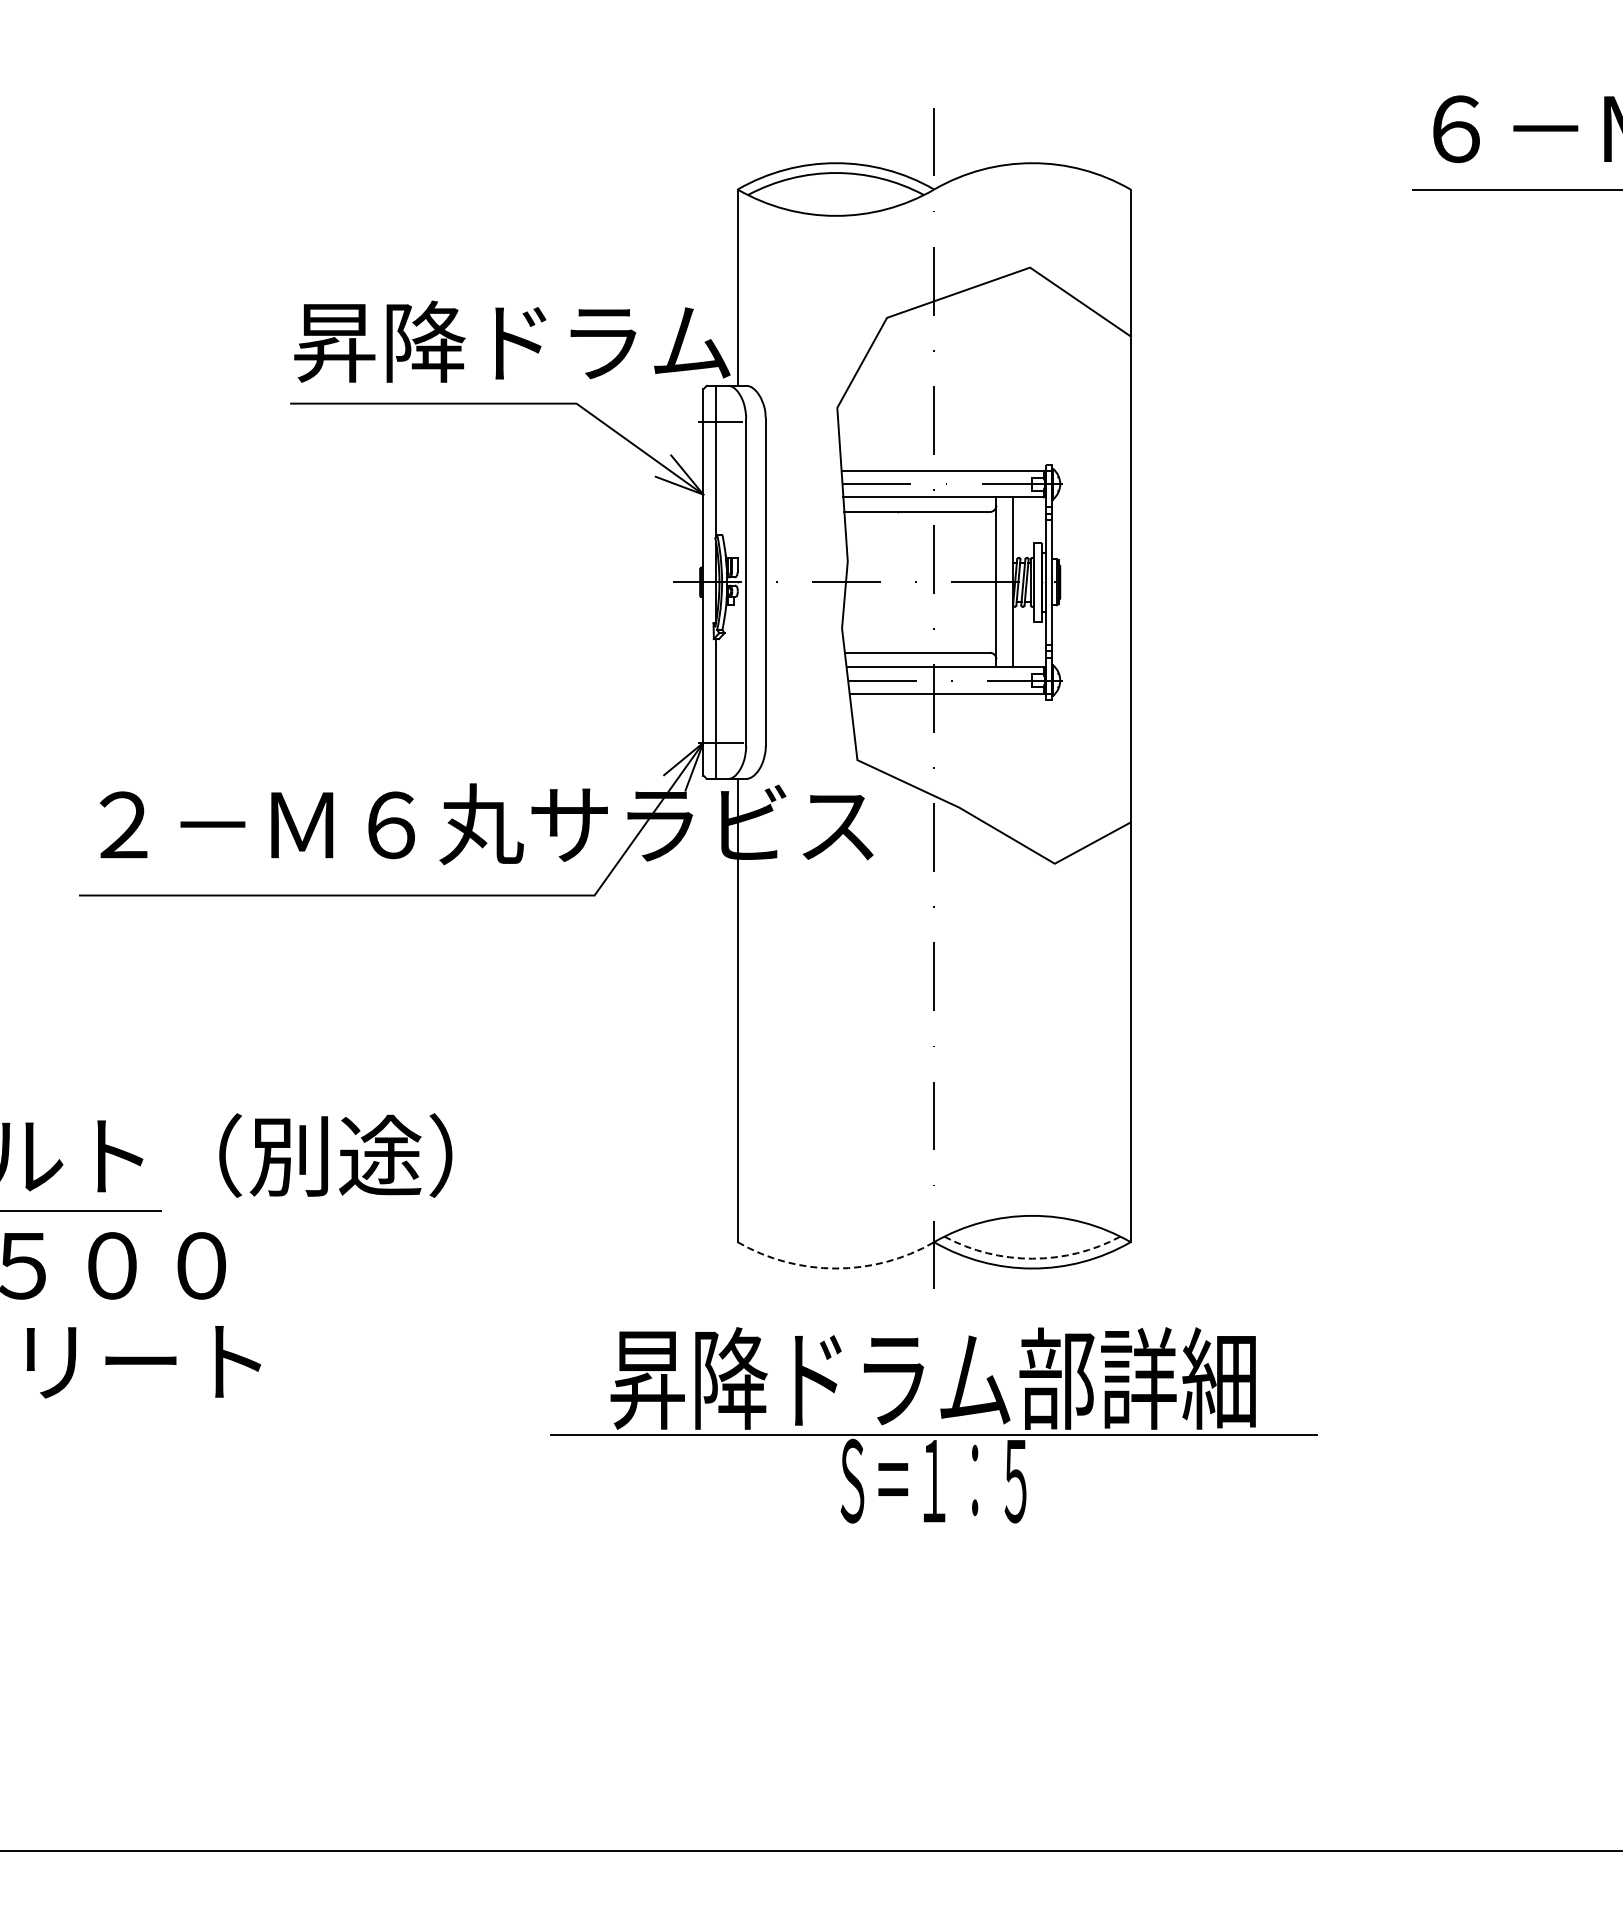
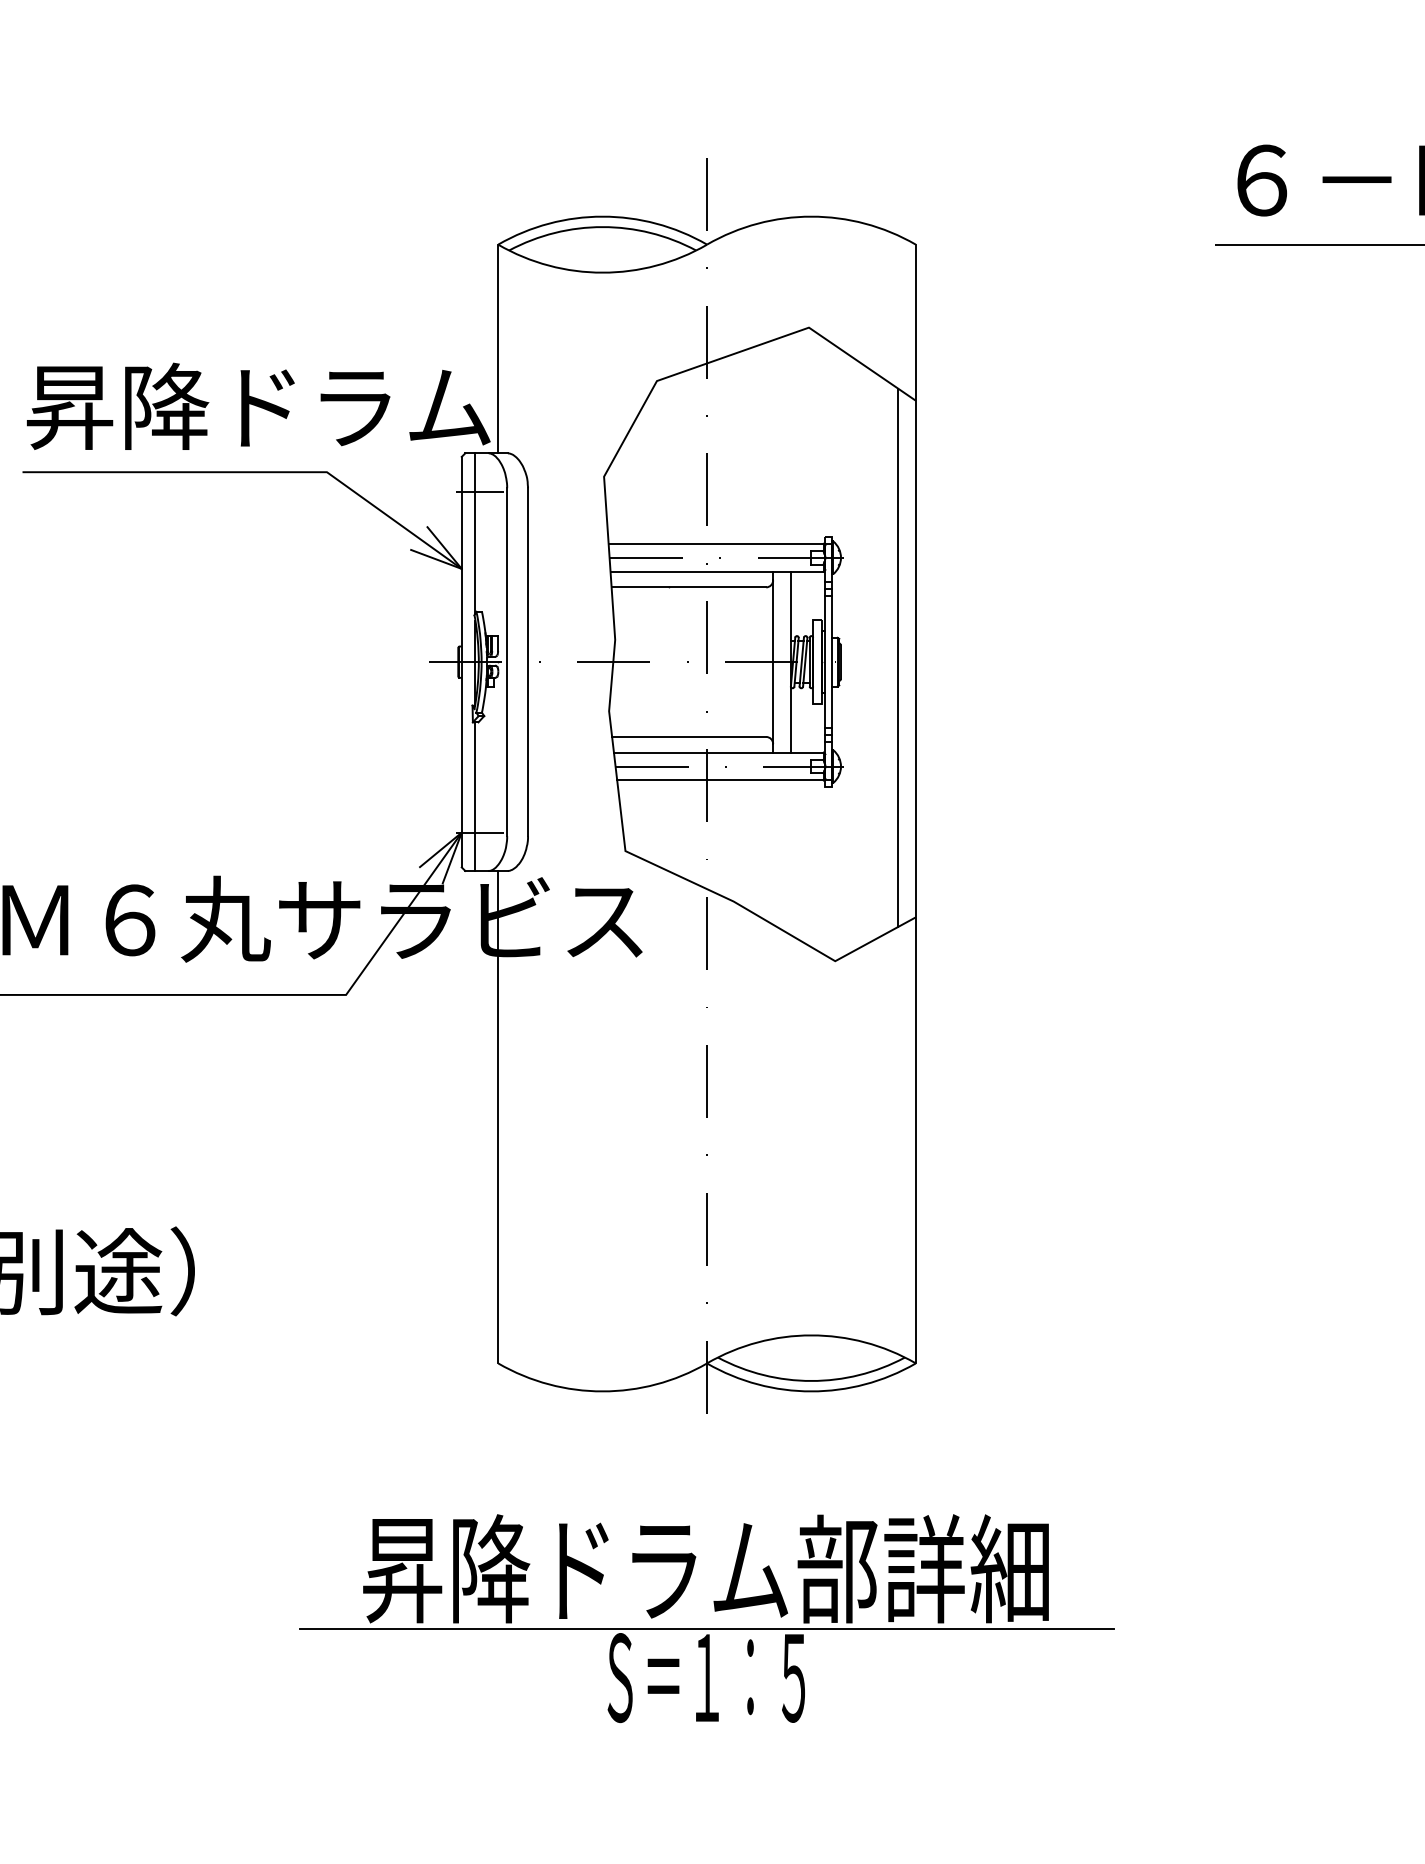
line: (1114, 578) -> (898, 658), added
arc: (1032, 1258) -> (811, 1380), dashed -> solid
arc: (836, 1268) -> (603, 1391), dashed -> solid
part: (933, 1434) -> (706, 1628), moved

